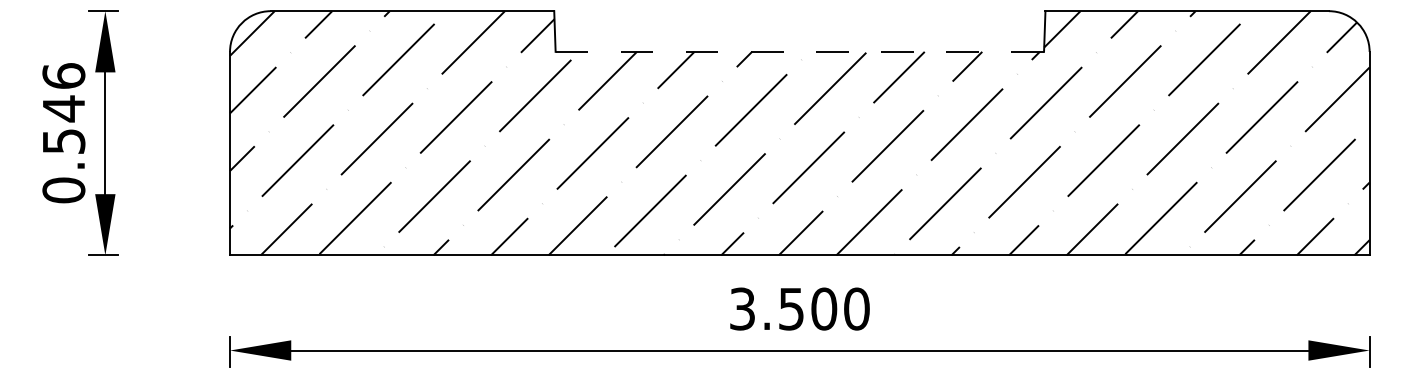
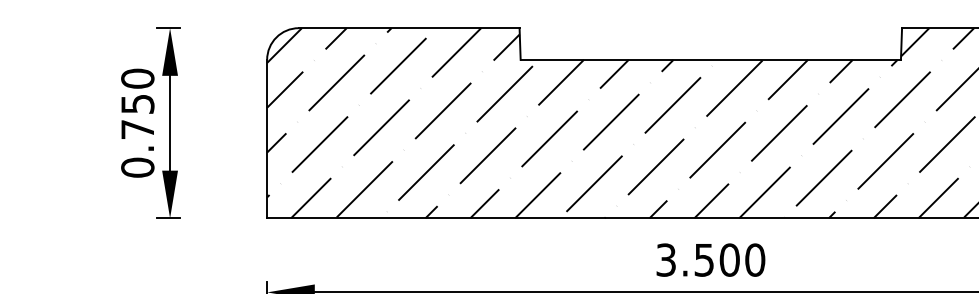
line: (800, 51) -> (711, 59), dashed -> solid
text: (63, 108) -> (137, 103), 0.546 -> 0.750

